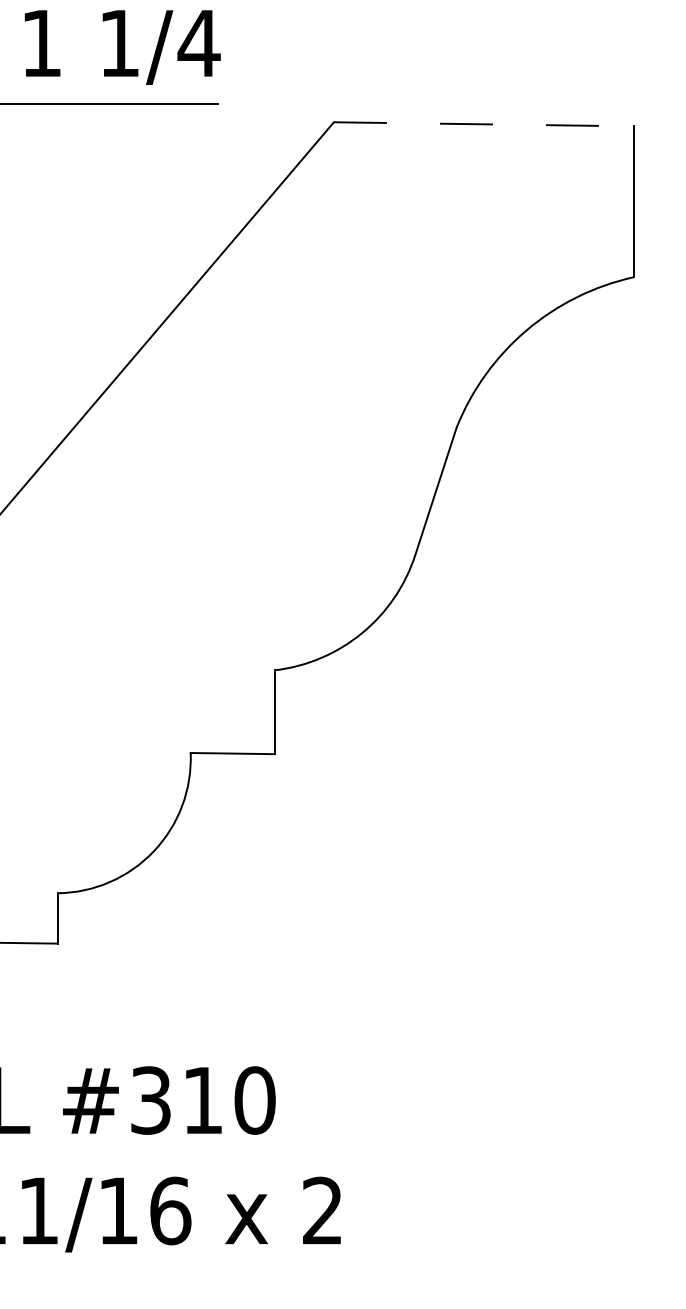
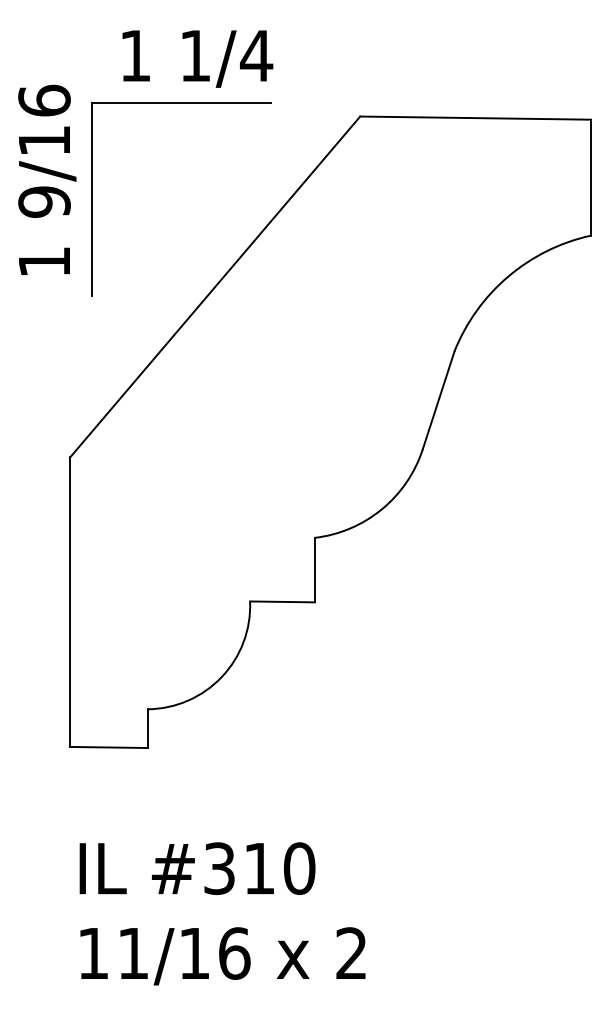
line: (485, 124) -> (476, 118), dashed -> solid

